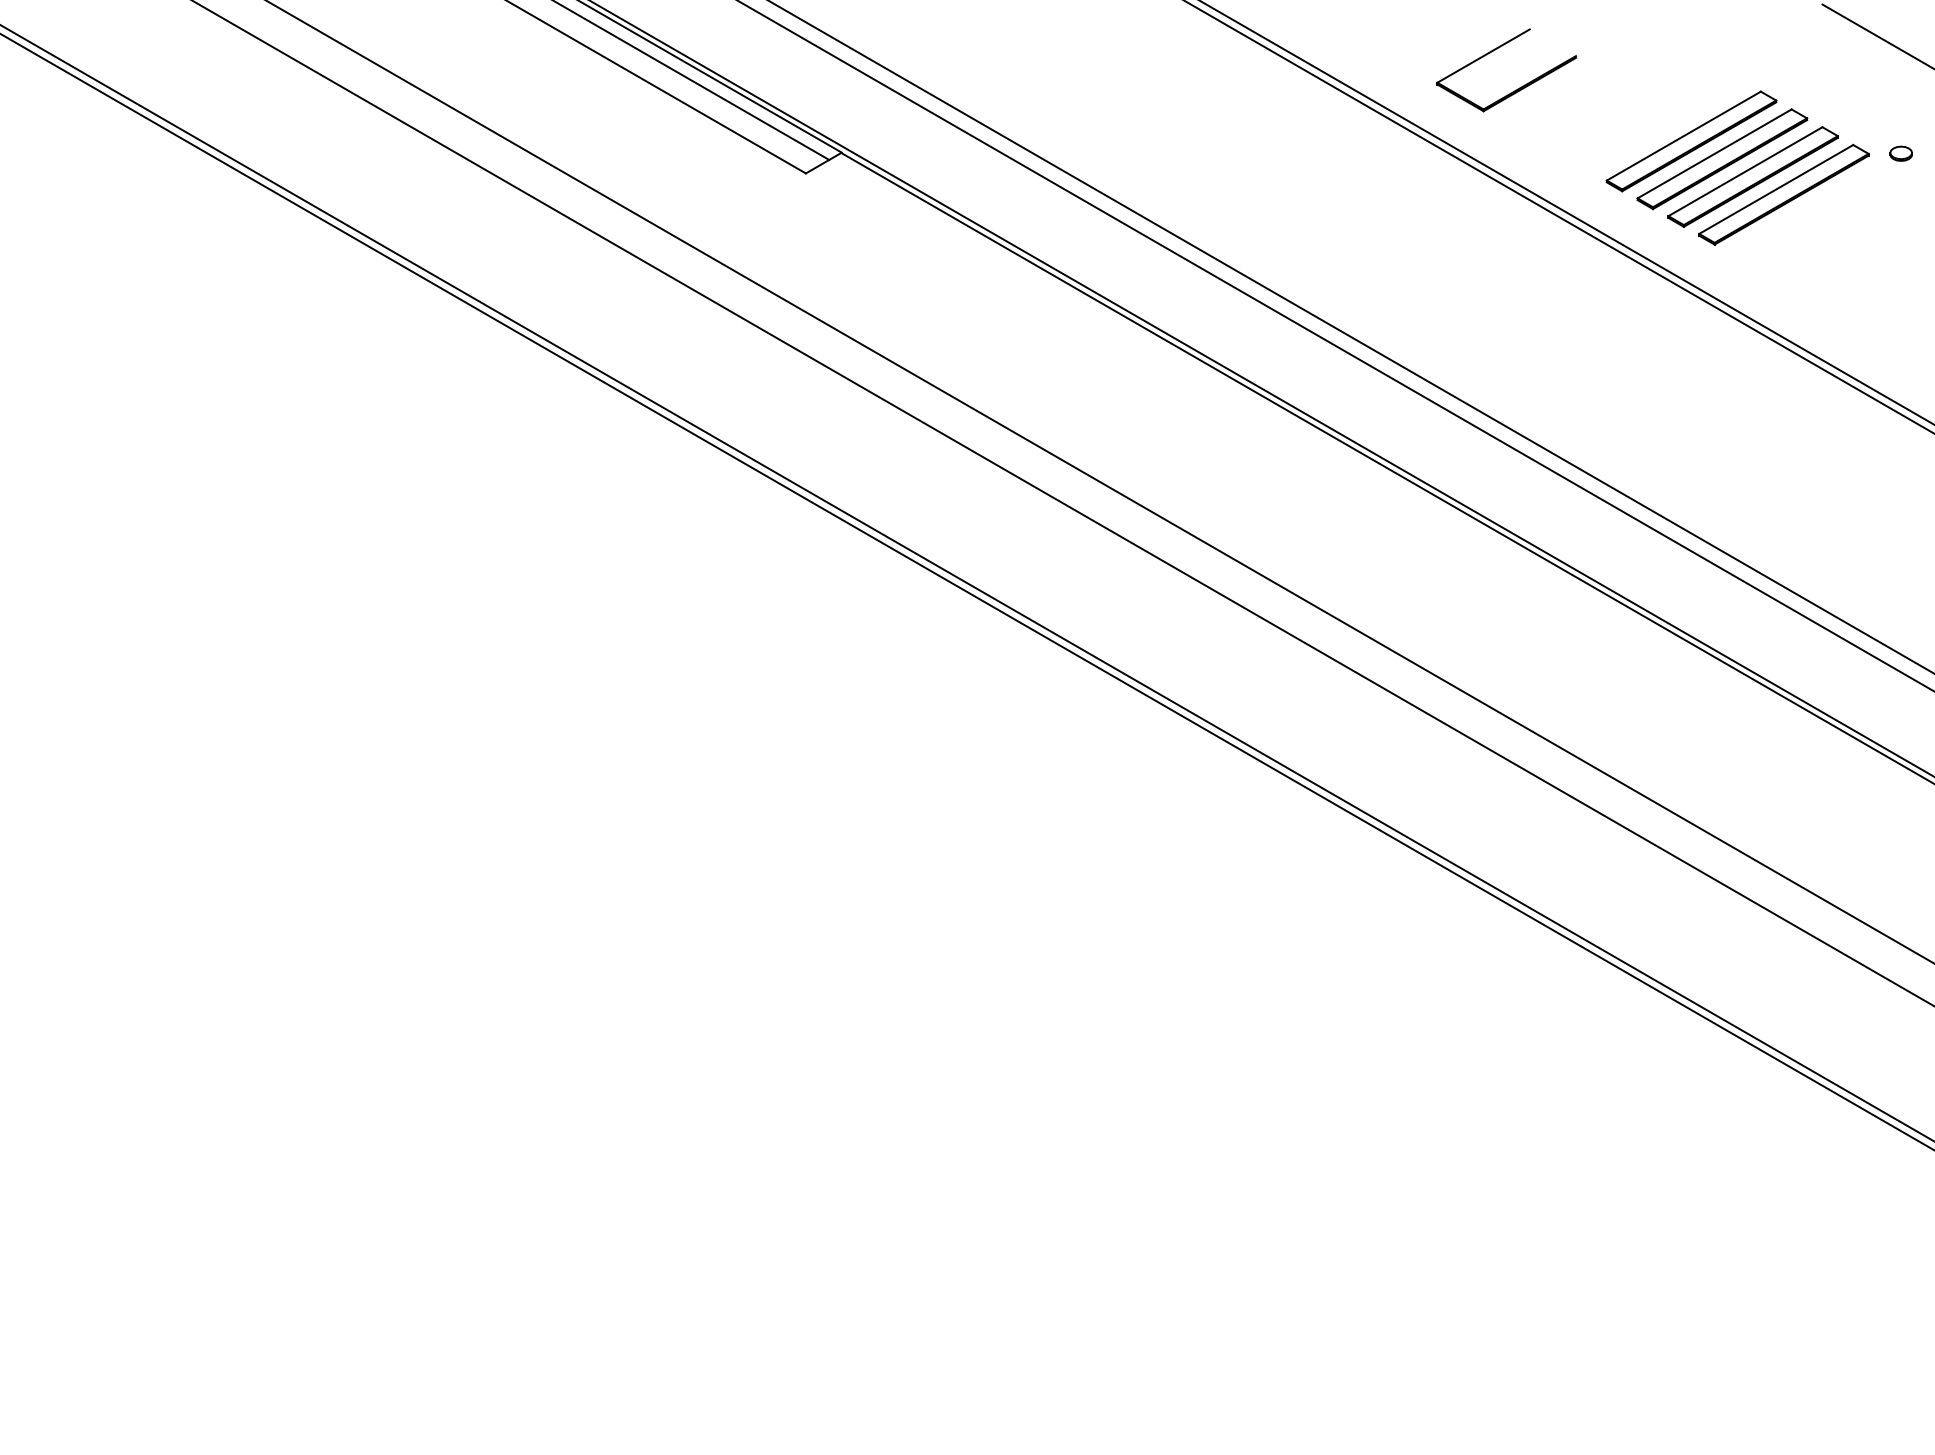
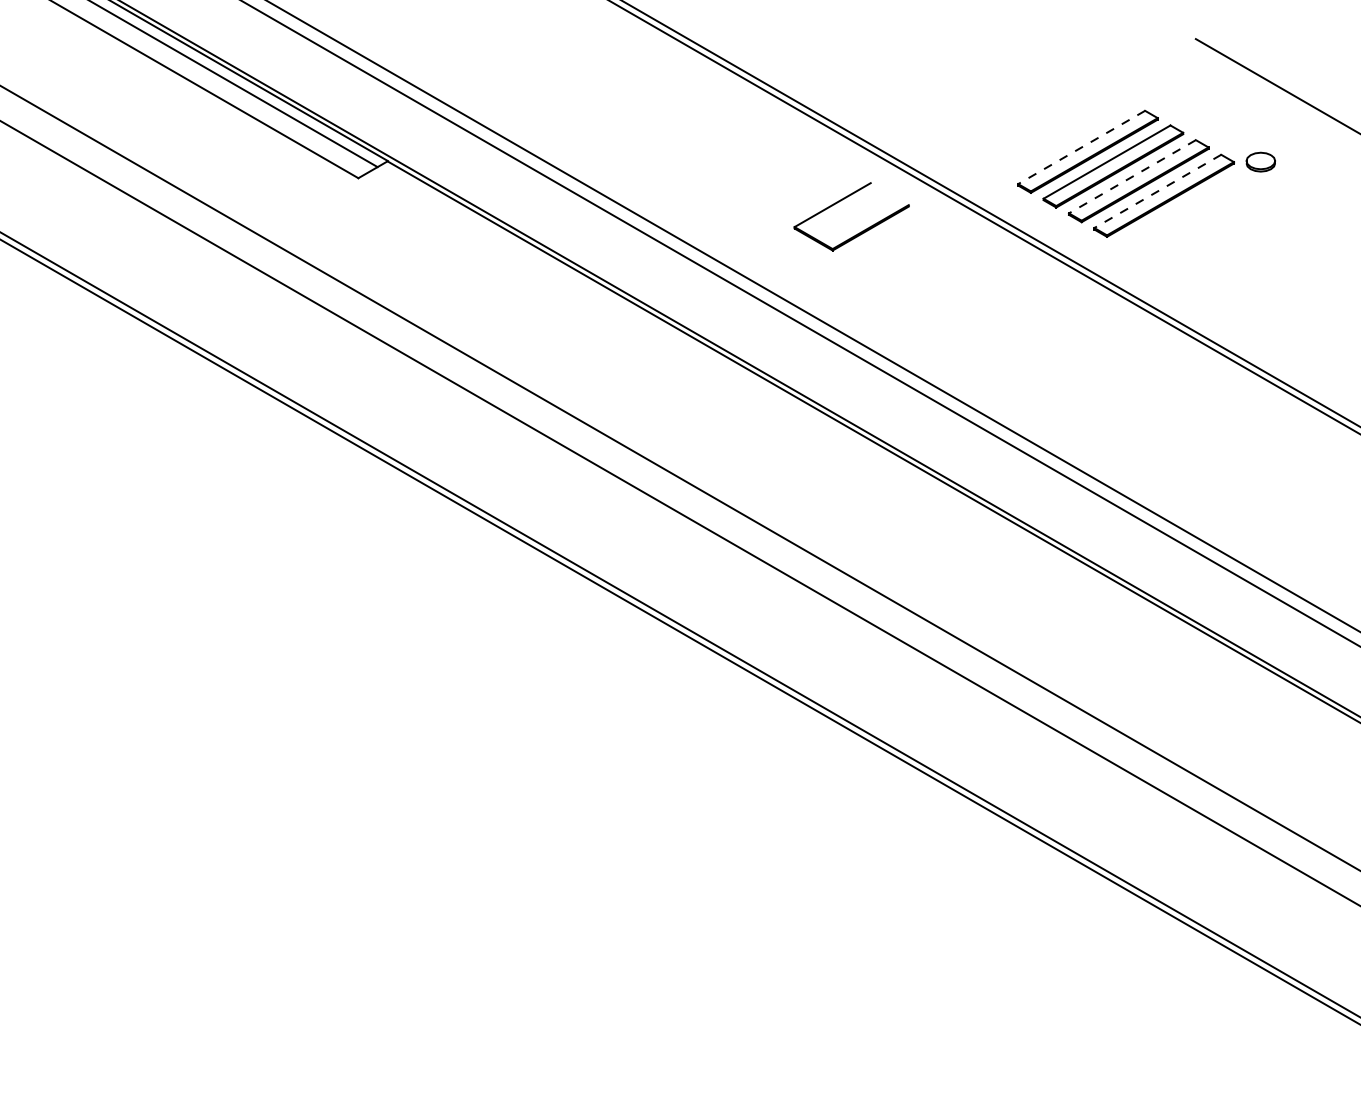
part: (1517, 88) -> (860, 231), moved
line: (1683, 136) -> (1081, 147), solid -> dashed
part: (1900, 153) -> (1260, 161), size x1.6
line: (1745, 171) -> (1132, 176), solid -> dashed
line: (1776, 189) -> (1158, 191), solid -> dashed

